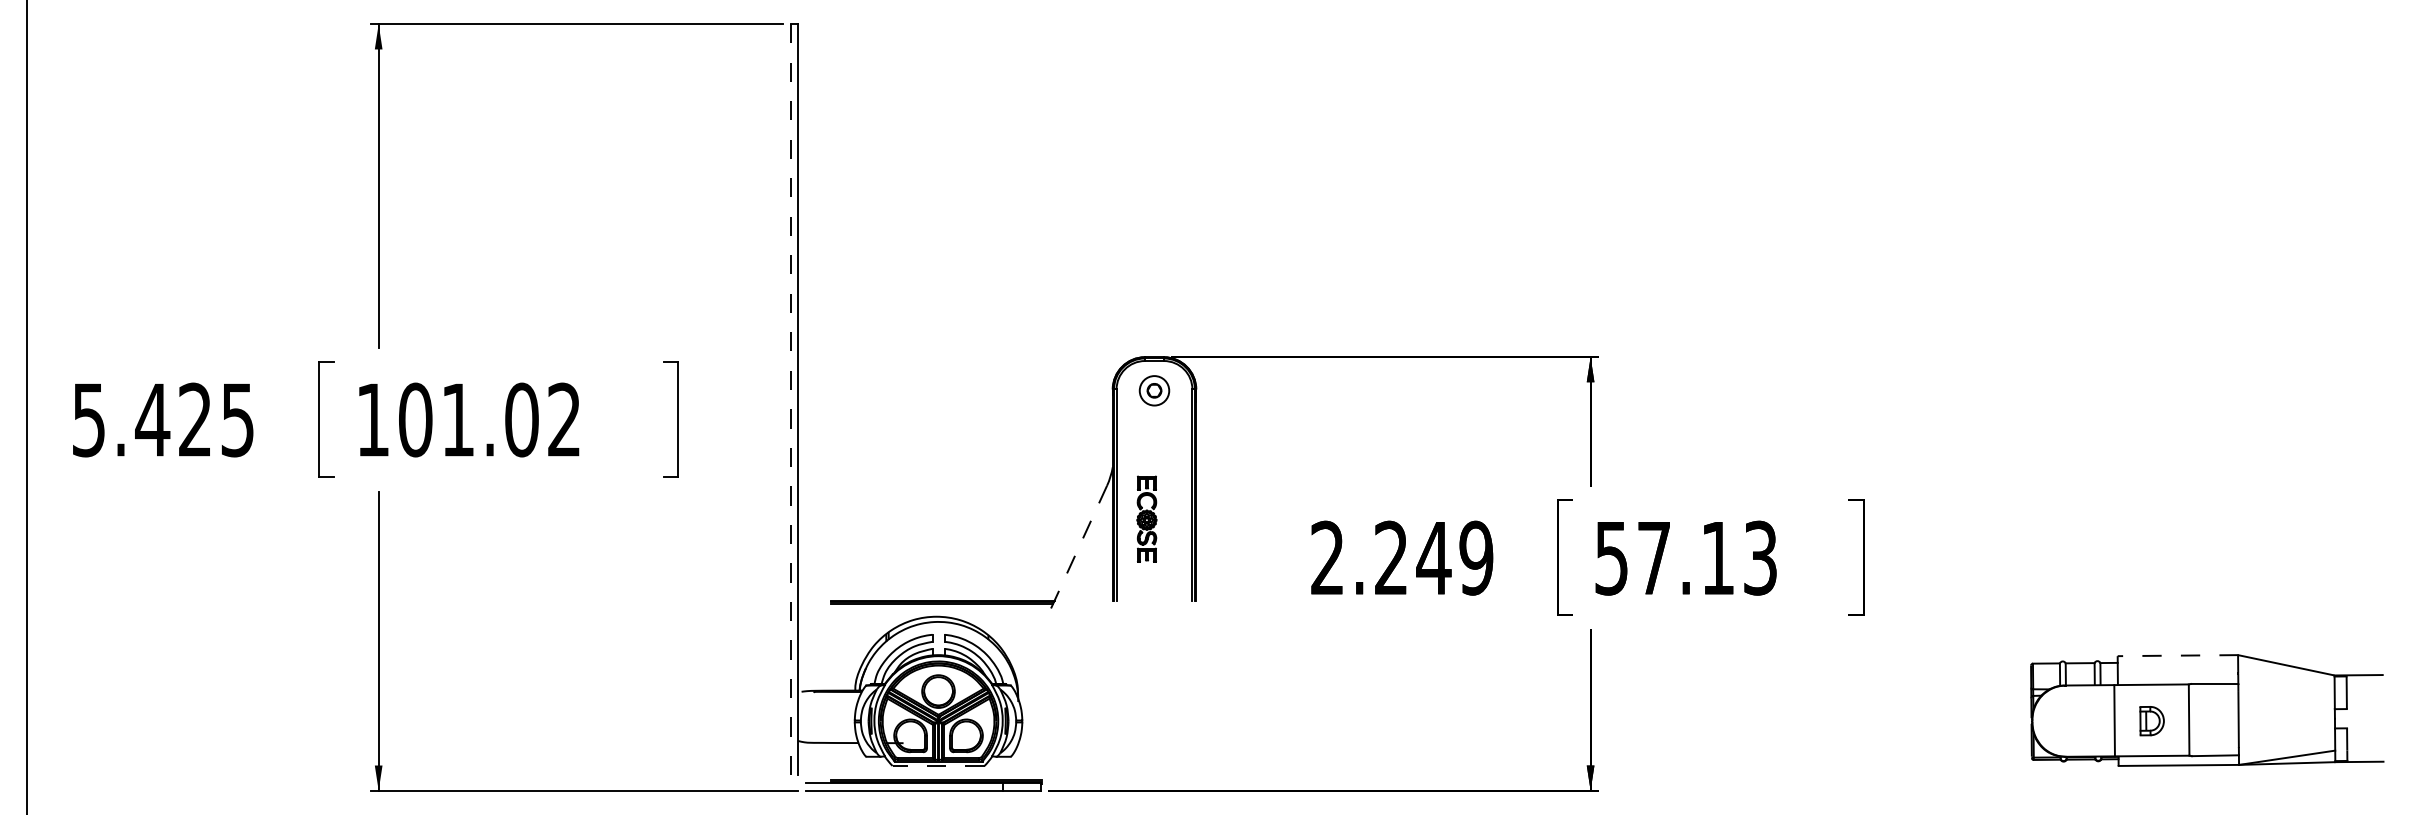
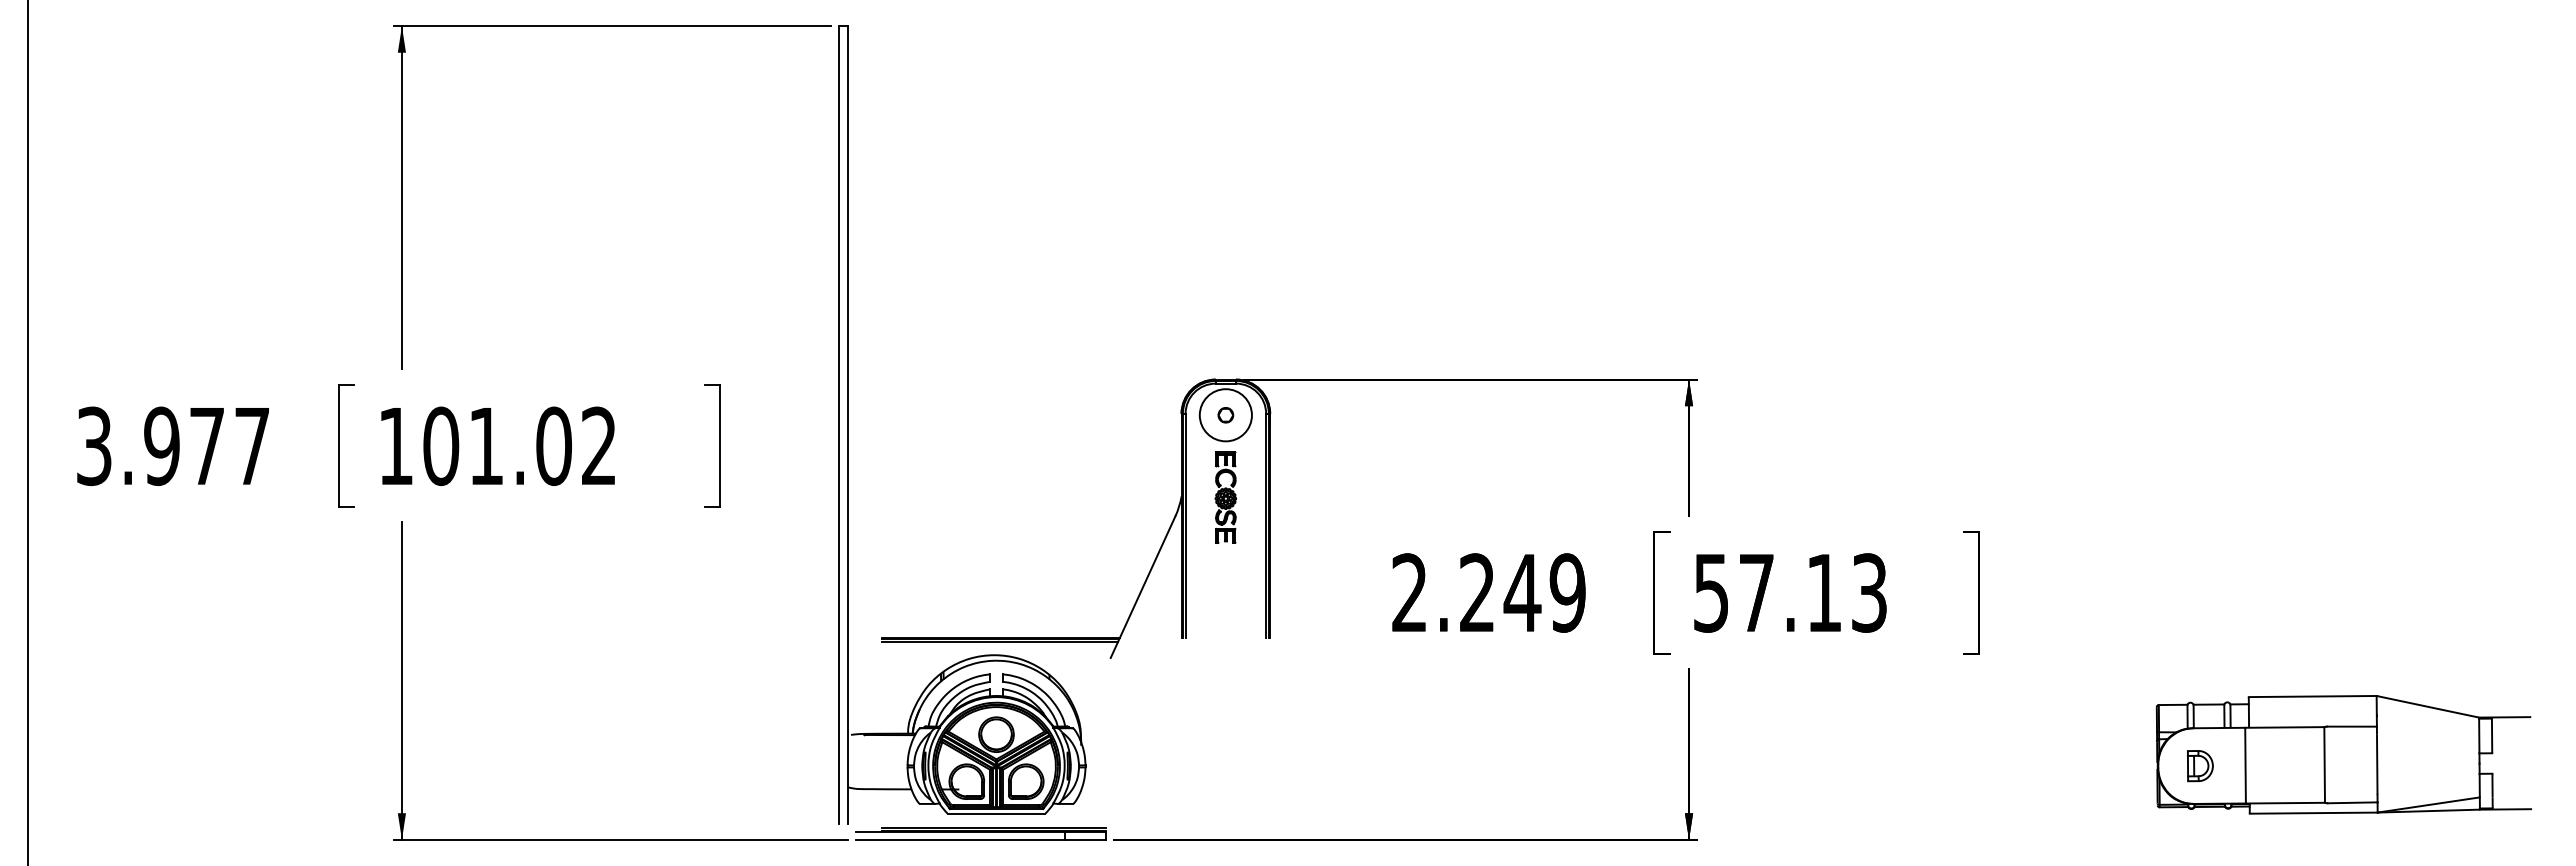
circle: (1154, 391) -> (1225, 415), size x1.67
line: (790, 399) -> (839, 424), dashed -> solid
text: (162, 420) -> (172, 446), 5.425 -> 3.977
part: (1146, 519) -> (1225, 497), moved
line: (1076, 552) -> (1143, 587), dashed -> solid
line: (2177, 655) -> (2312, 696), dashed -> solid
part: (2151, 721) -> (2199, 766), moved
line: (938, 765) -> (996, 813), dashed -> solid

